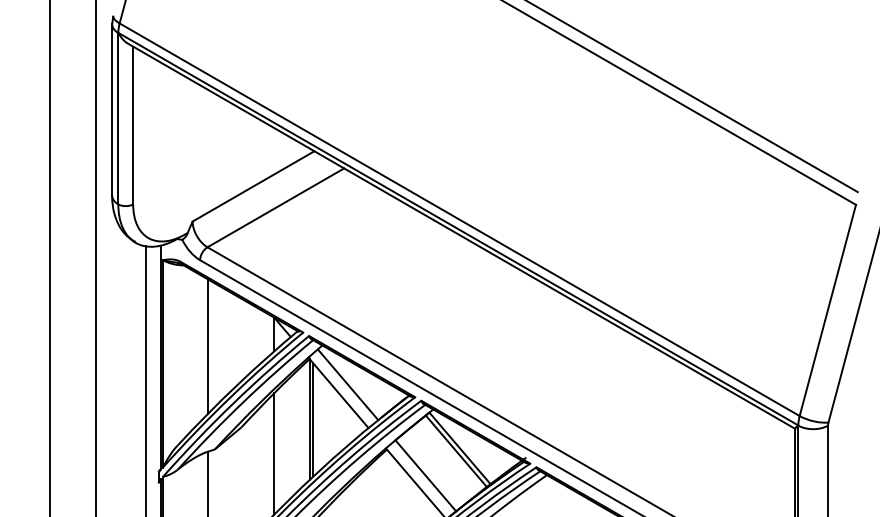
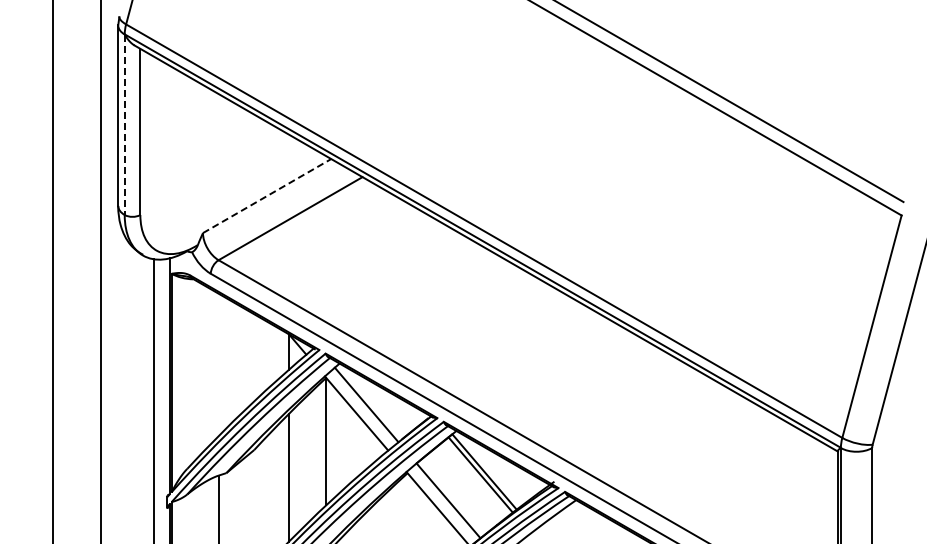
line: (118, 119) -> (124, 125), solid -> dashed
line: (253, 185) -> (267, 195), solid -> dashed
line: (207, 346) -> (218, 364), removed
line: (313, 419) -> (330, 441), removed

